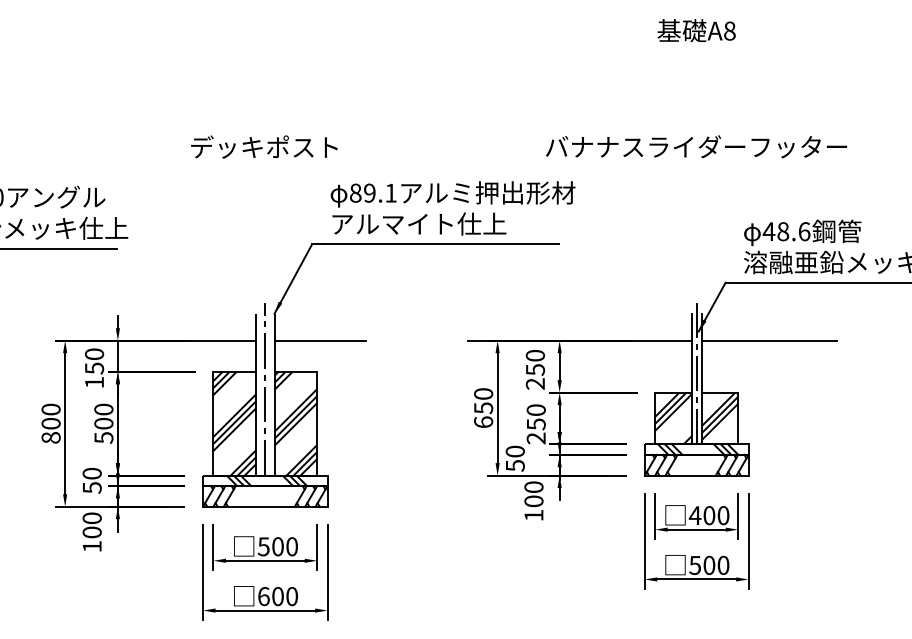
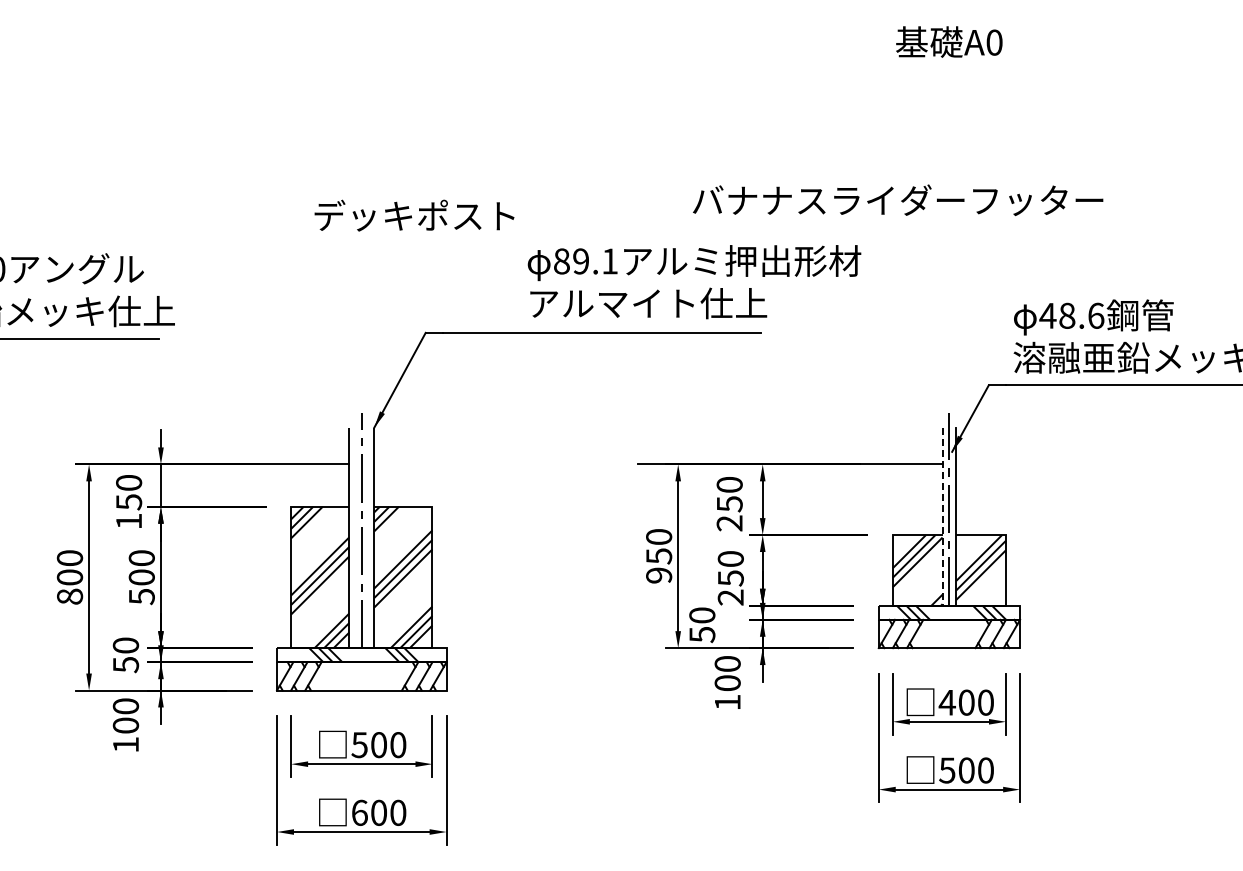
text: (729, 30) -> (994, 42), A8 -> A0
text: (264, 146) -> (414, 215), moved
text: (696, 146) -> (898, 200), moved
text: (453, 208) -> (694, 282), moved
line: (320, 340) -> (436, 464), removed
line: (769, 340) -> (1048, 464), removed
line: (691, 379) -> (942, 517), solid -> dashed
text: (483, 422) -> (659, 575), 650 -> 950

